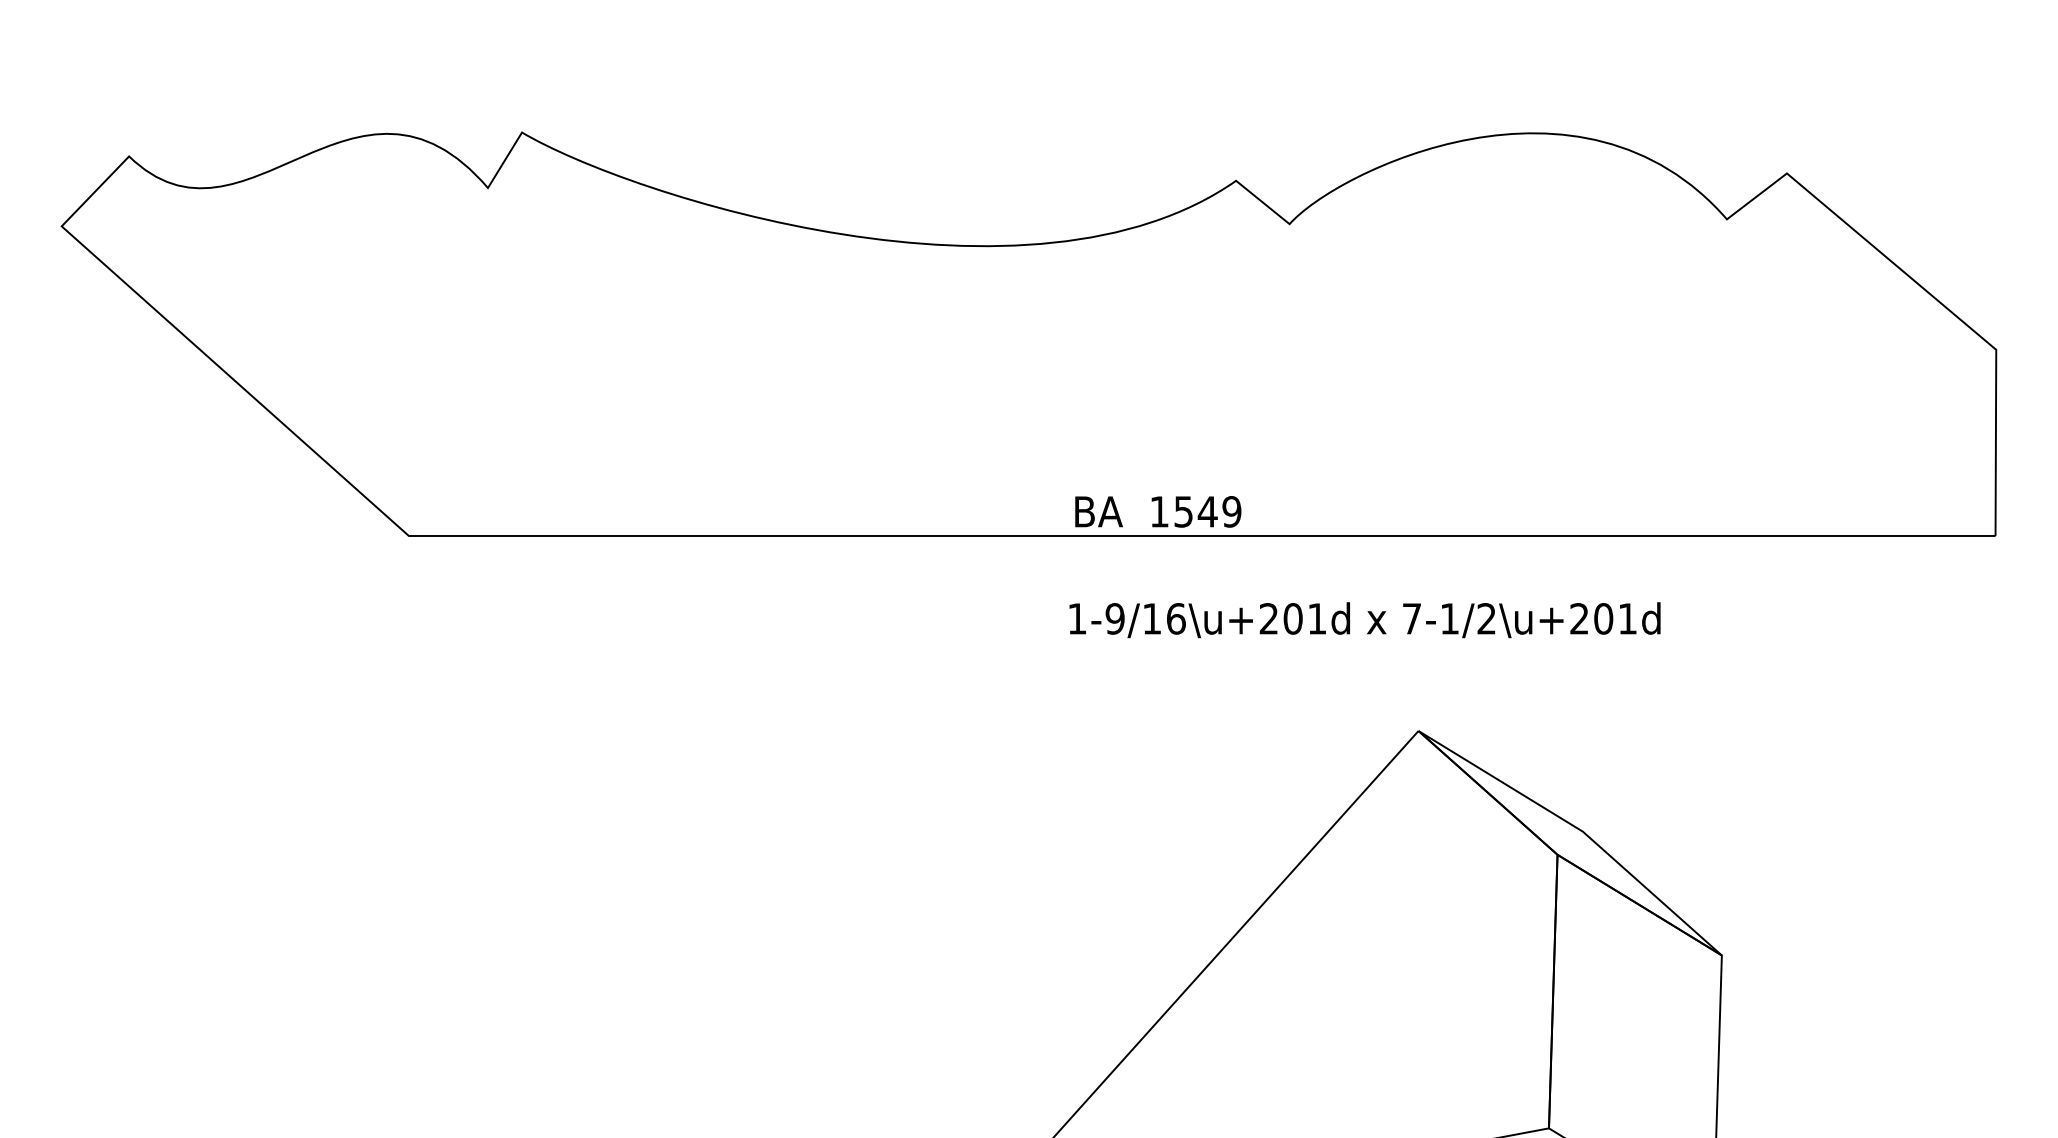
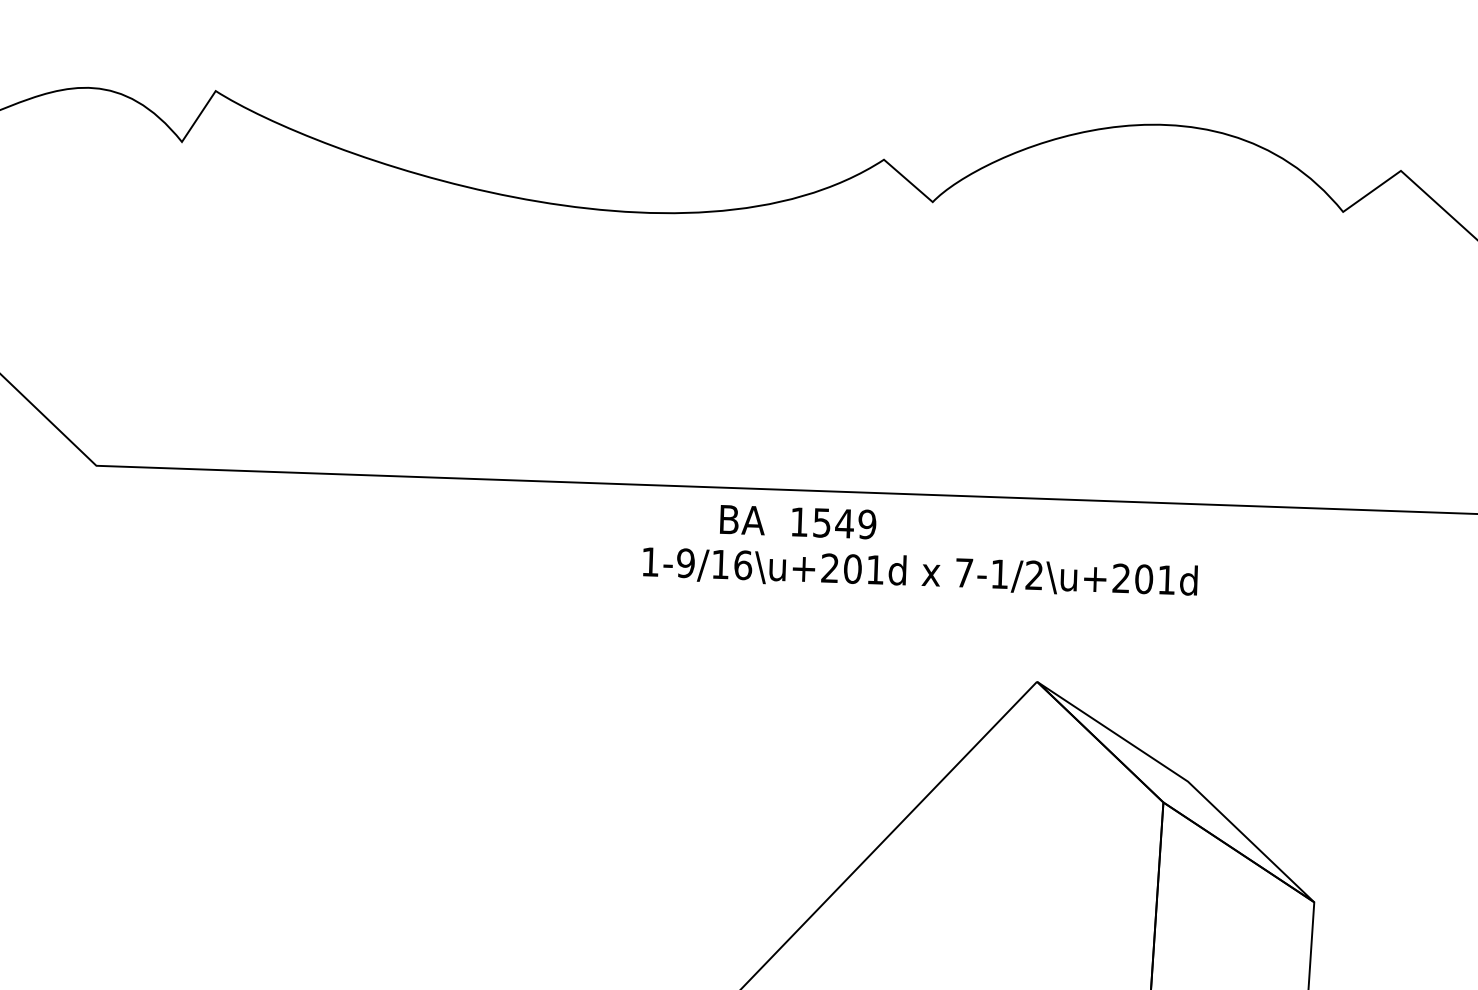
text: (1158, 511) -> (798, 521), moved
text: (1364, 620) -> (919, 572), moved

